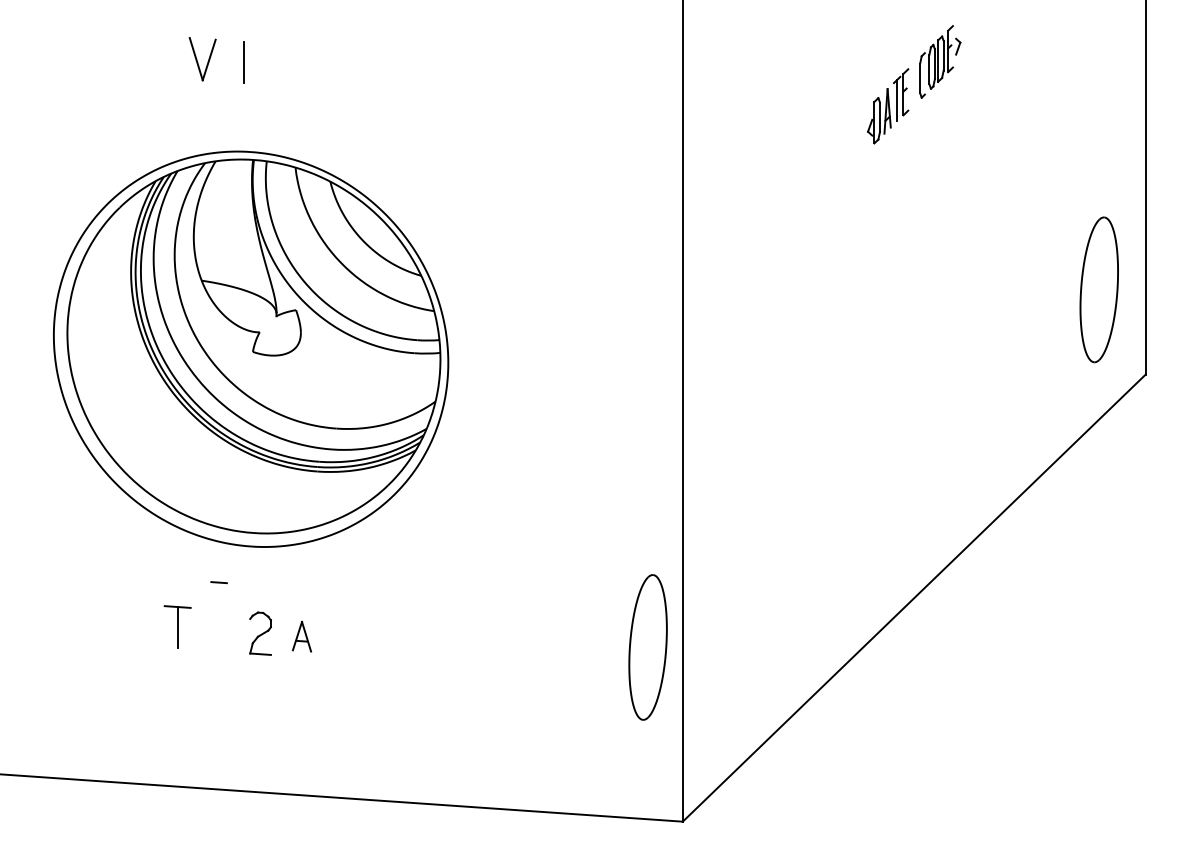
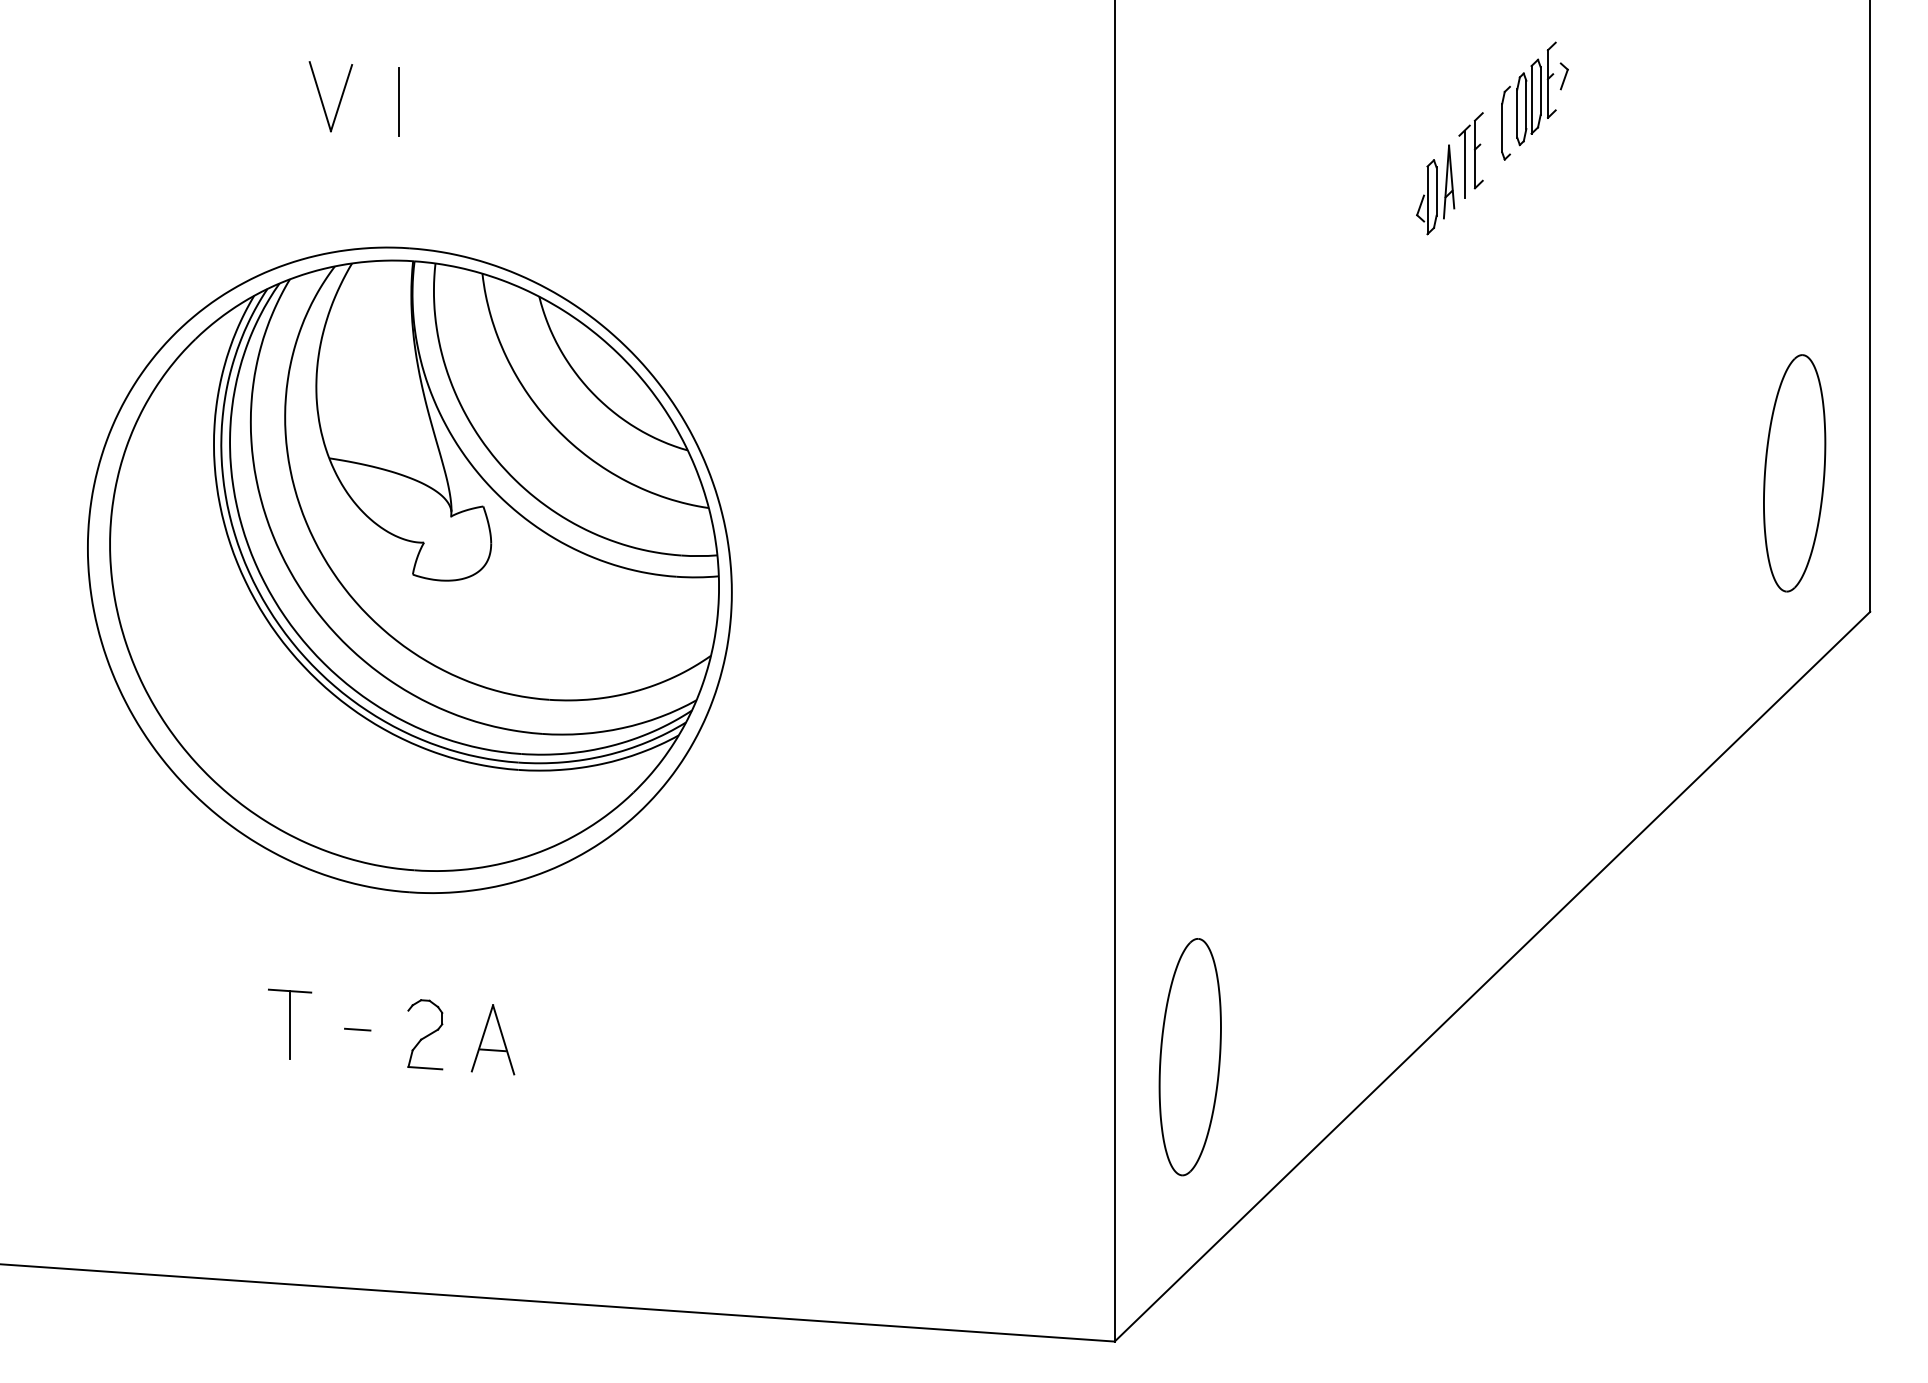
line: (218, 582) -> (356, 1029), moved
part: (301, 636) -> (492, 1039), size x1.43
part: (647, 647) -> (1189, 1057), moved

